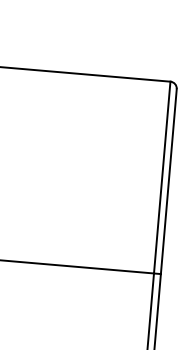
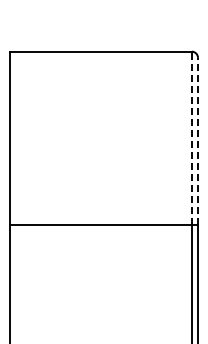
line: (161, 177) -> (191, 138), solid -> dashed
line: (169, 180) -> (198, 140), solid -> dashed

